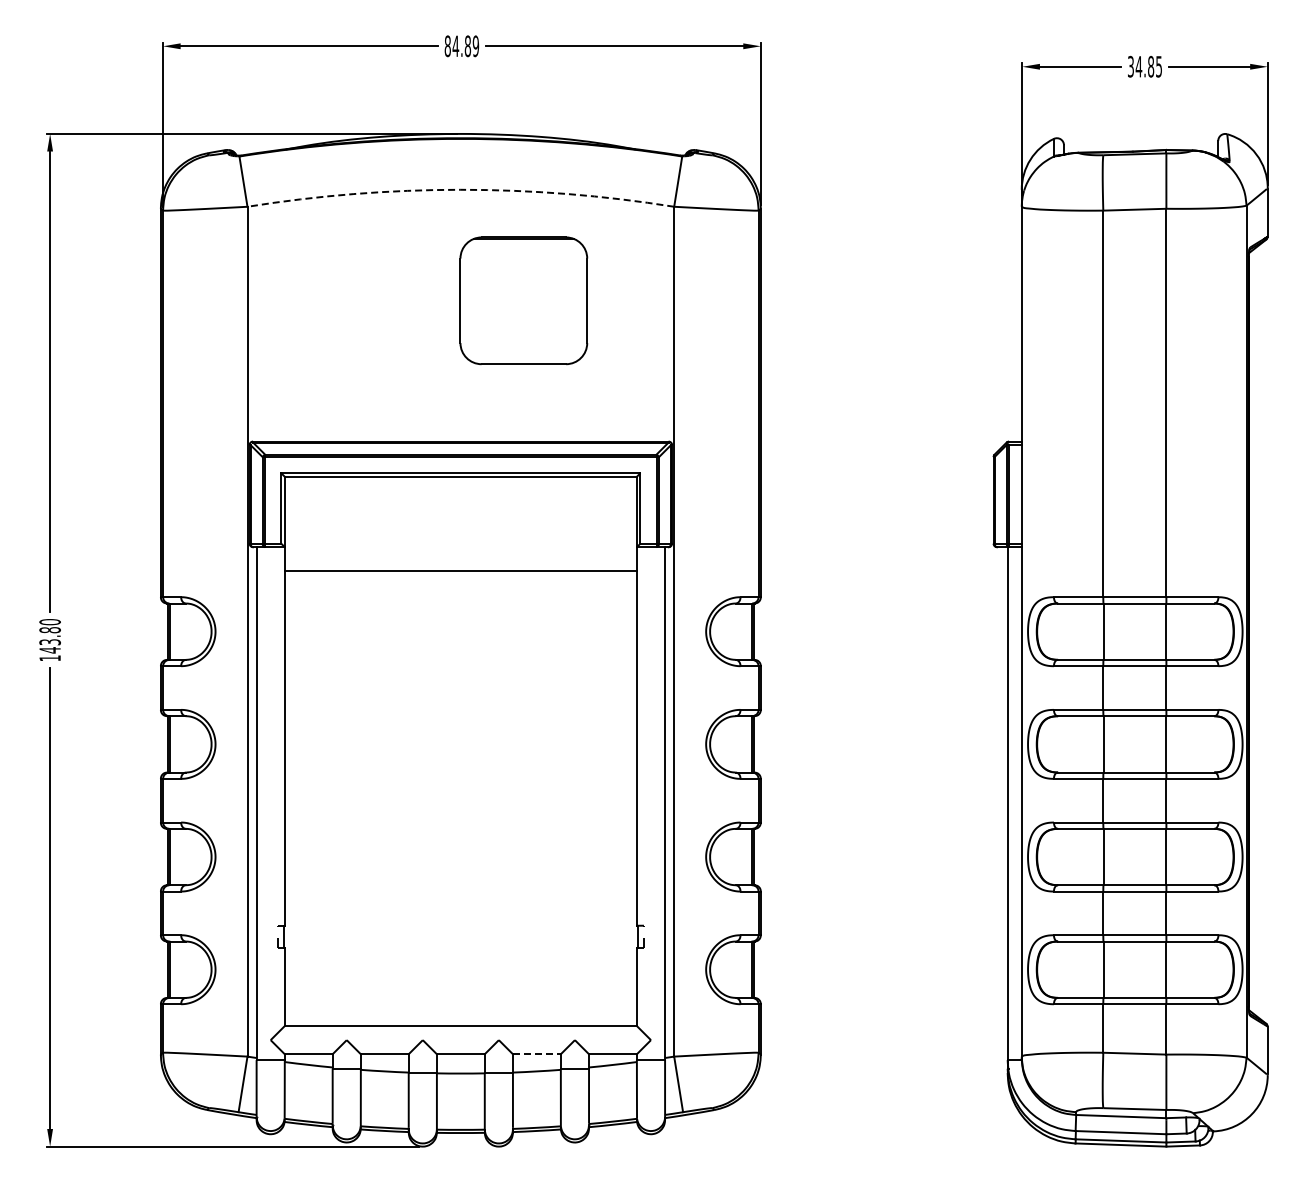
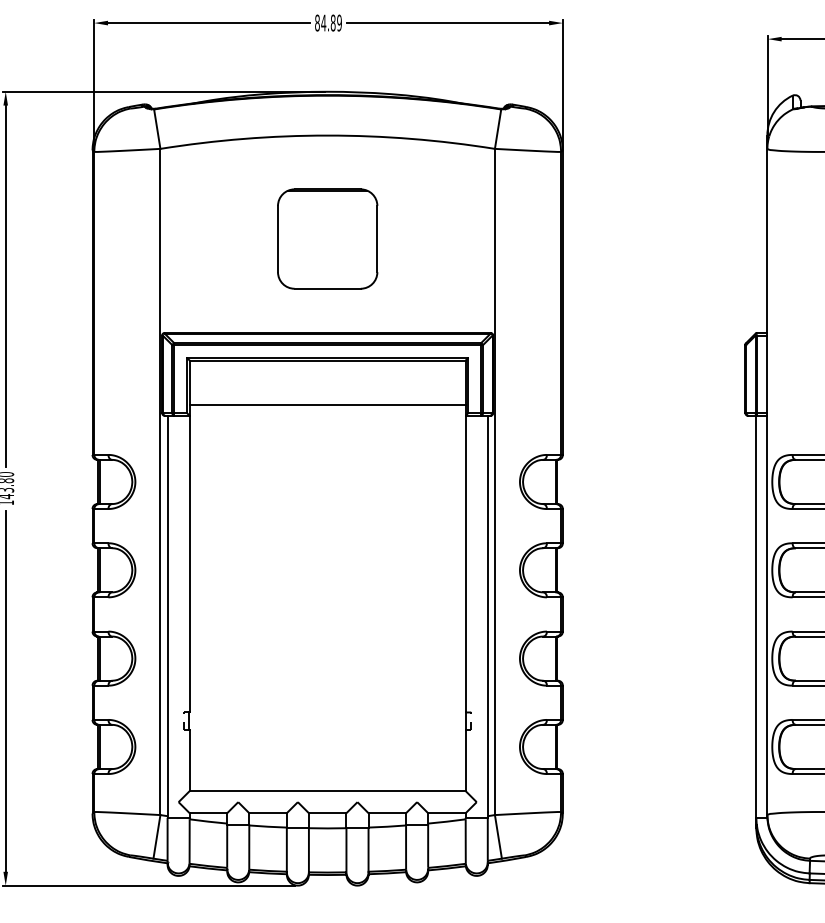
arc: (460, 189) -> (327, 135), dashed -> solid
part: (523, 300) -> (327, 238), moved
line: (460, 571) -> (327, 405), moved
line: (536, 1054) -> (386, 813), dashed -> solid

